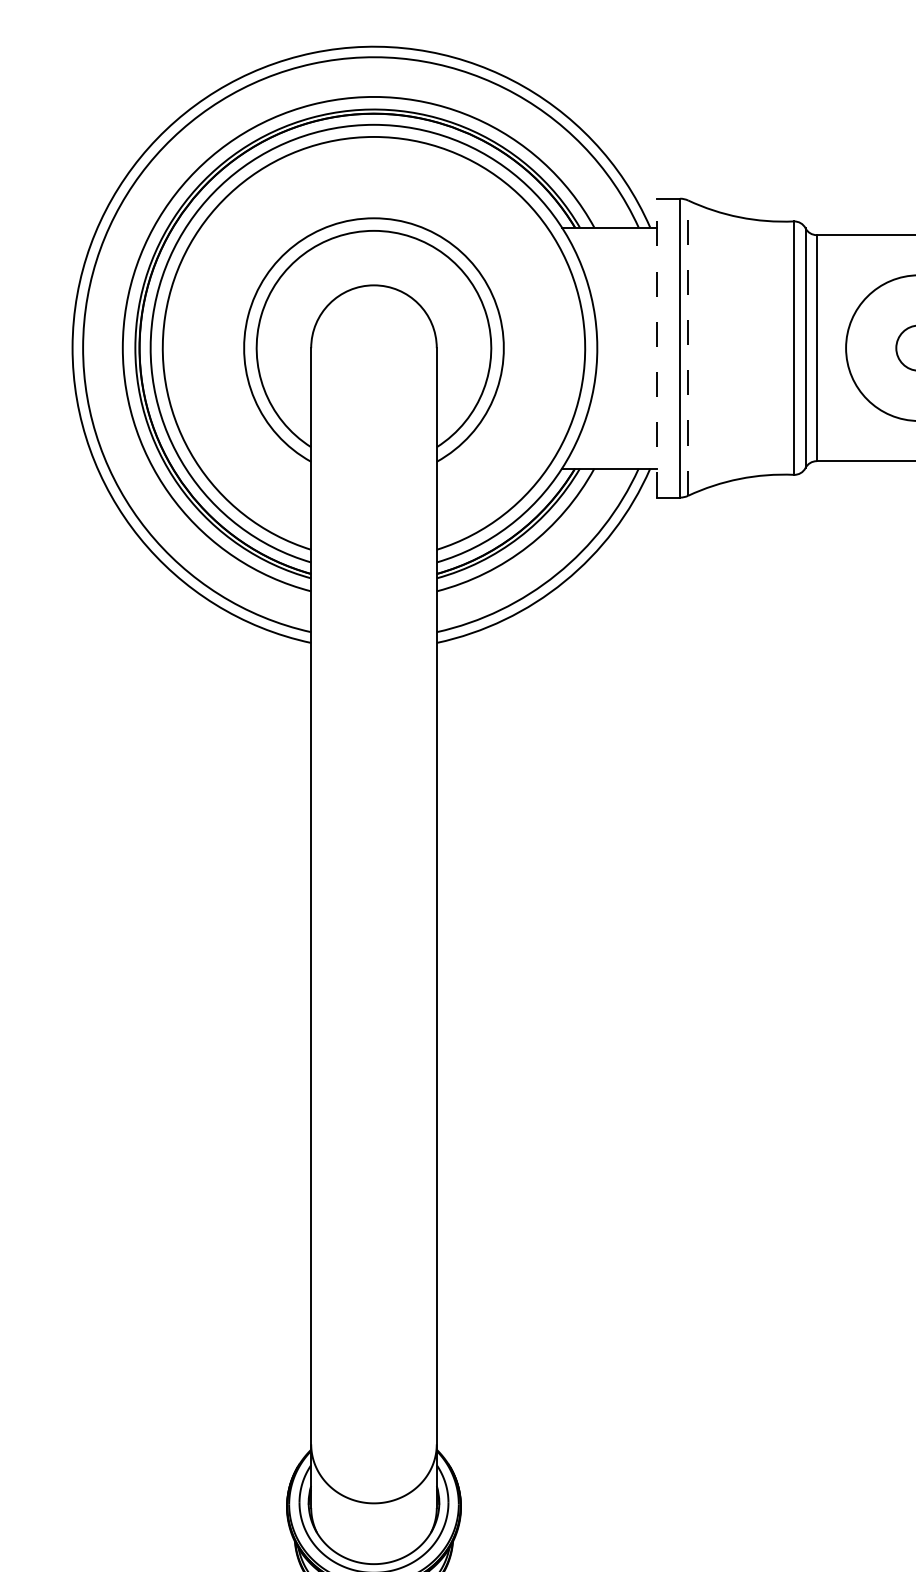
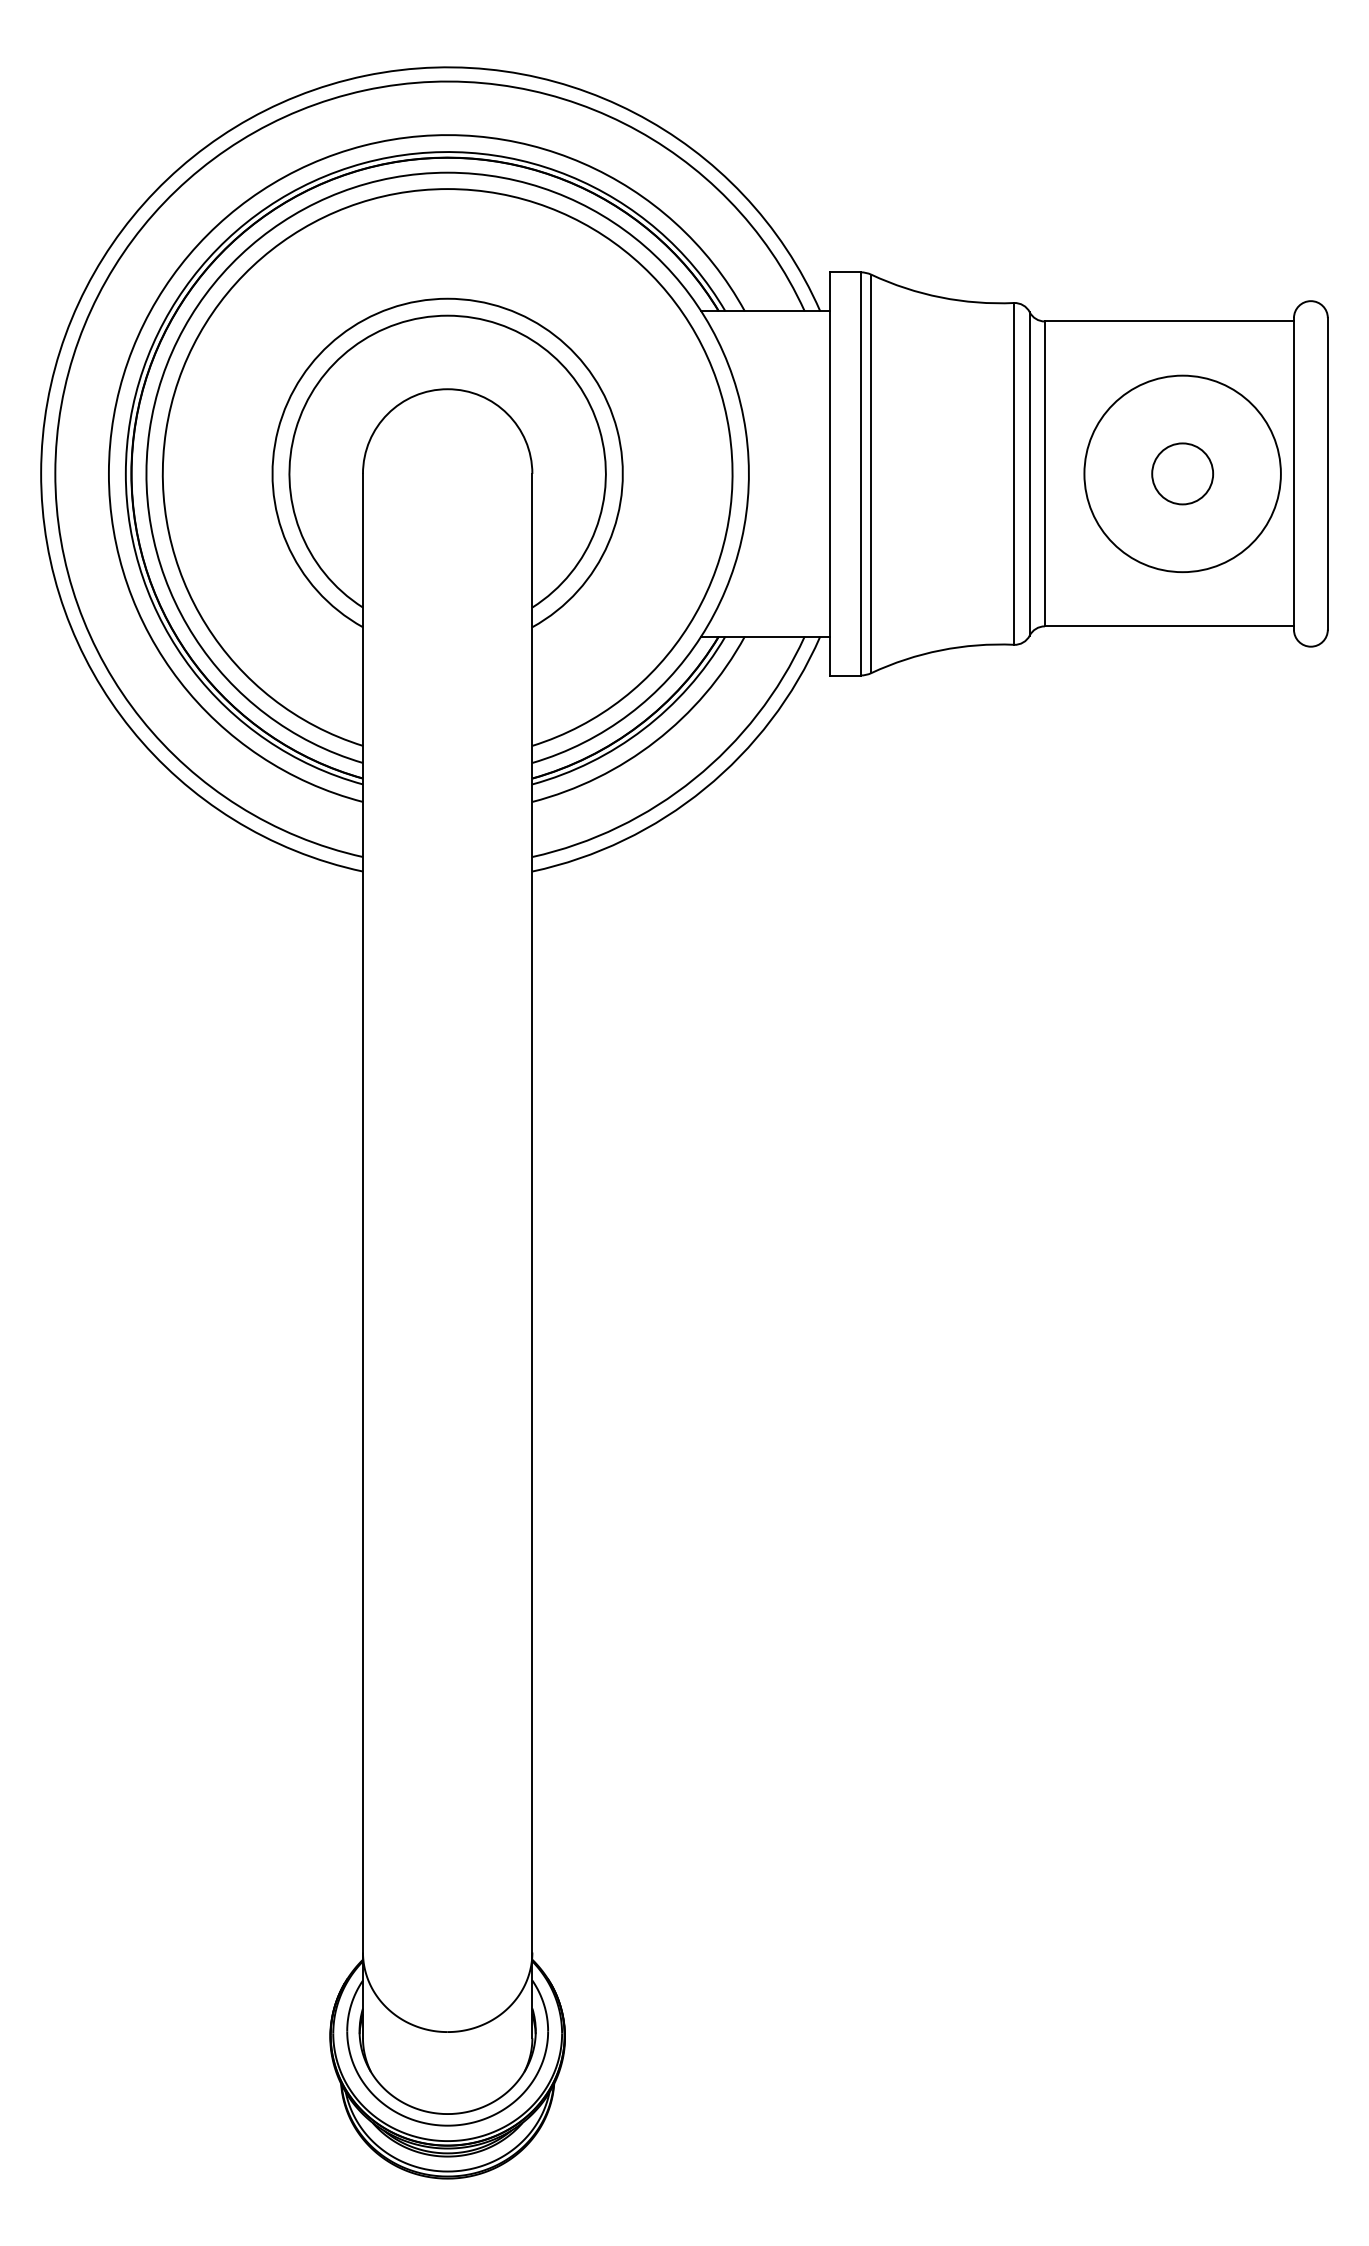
line: (657, 347) -> (829, 473), dashed -> solid
line: (688, 347) -> (871, 473), dashed -> solid

